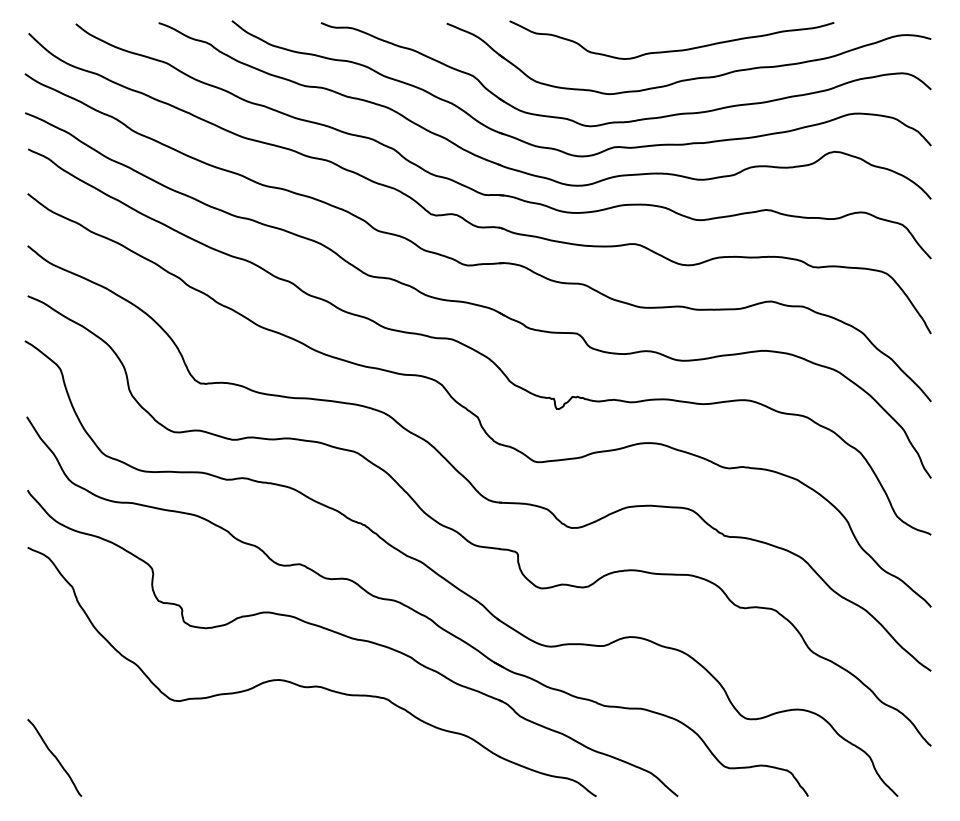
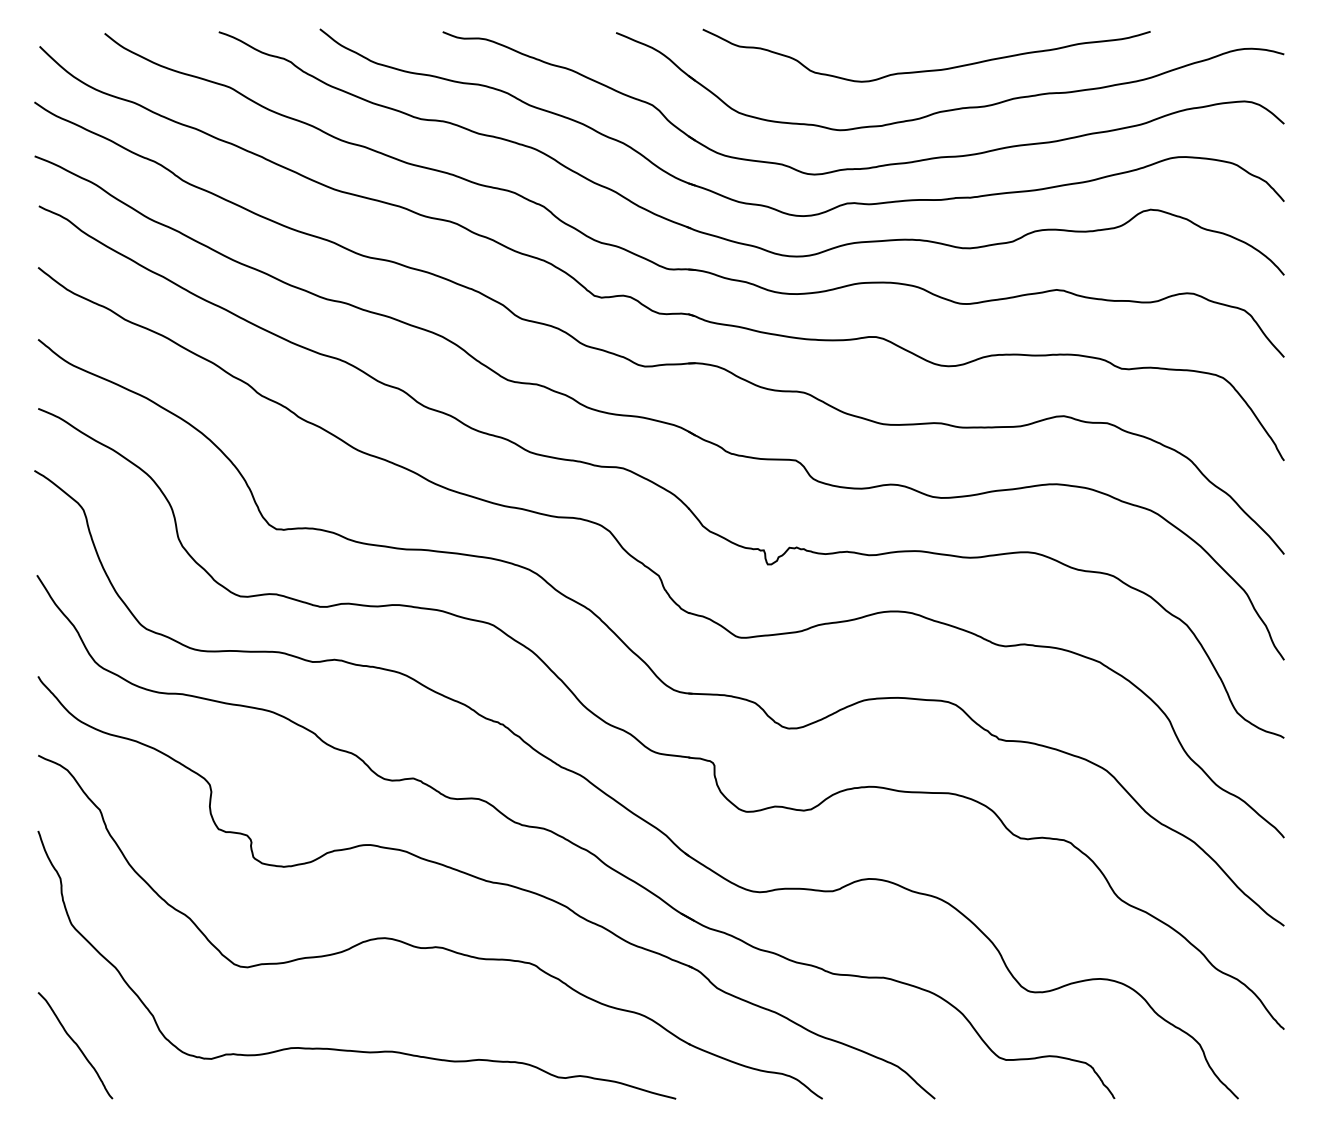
curve: (253, 760) -> (349, 1049), added

